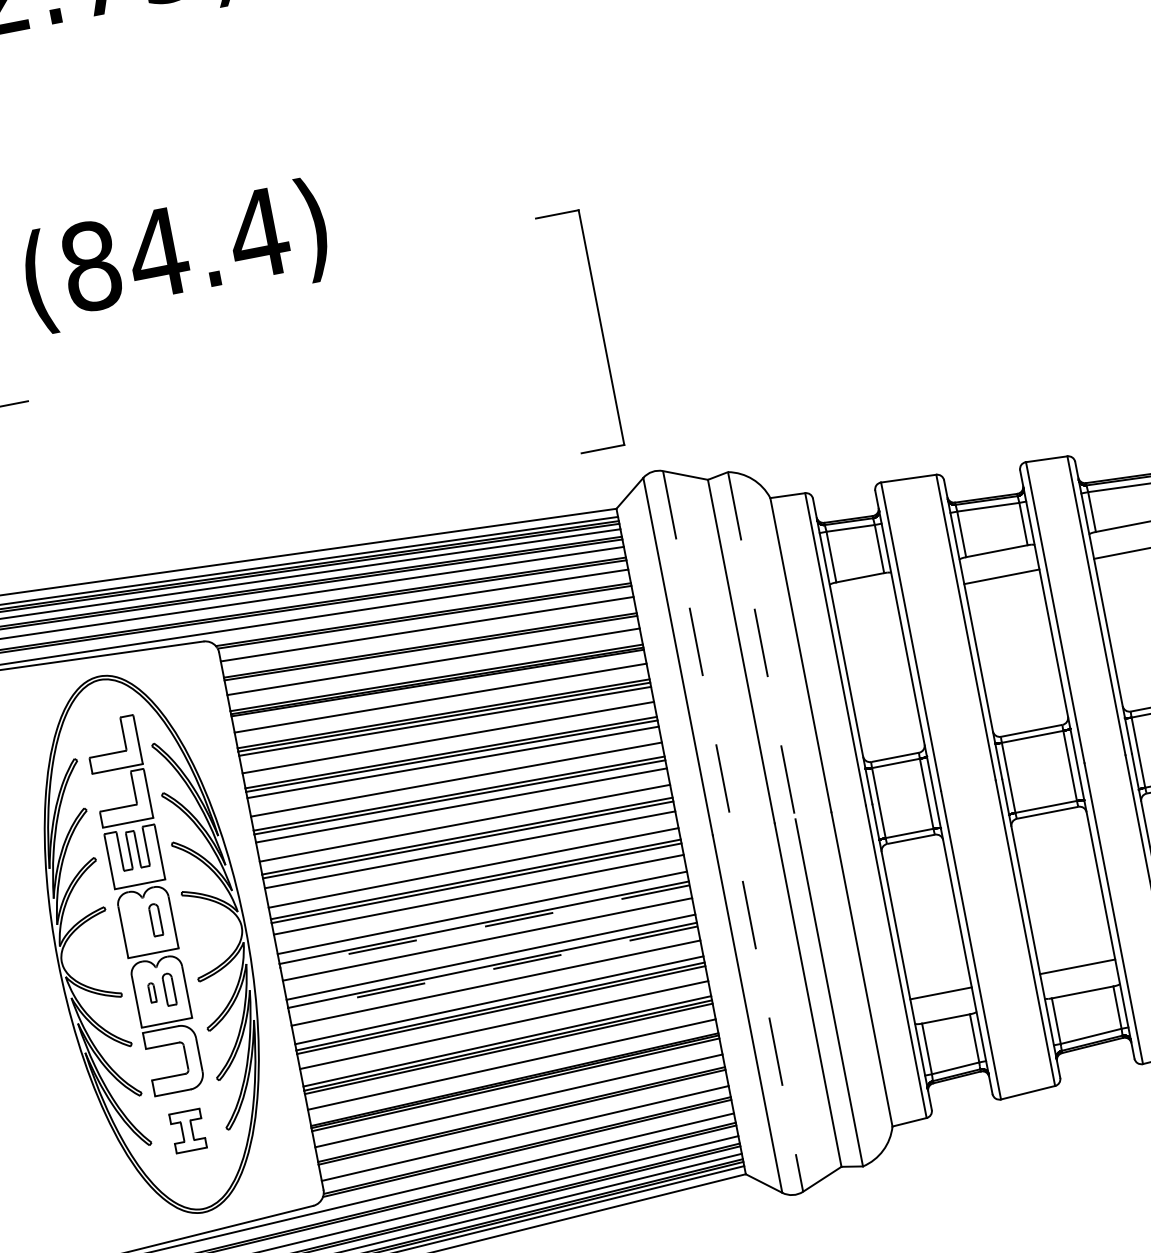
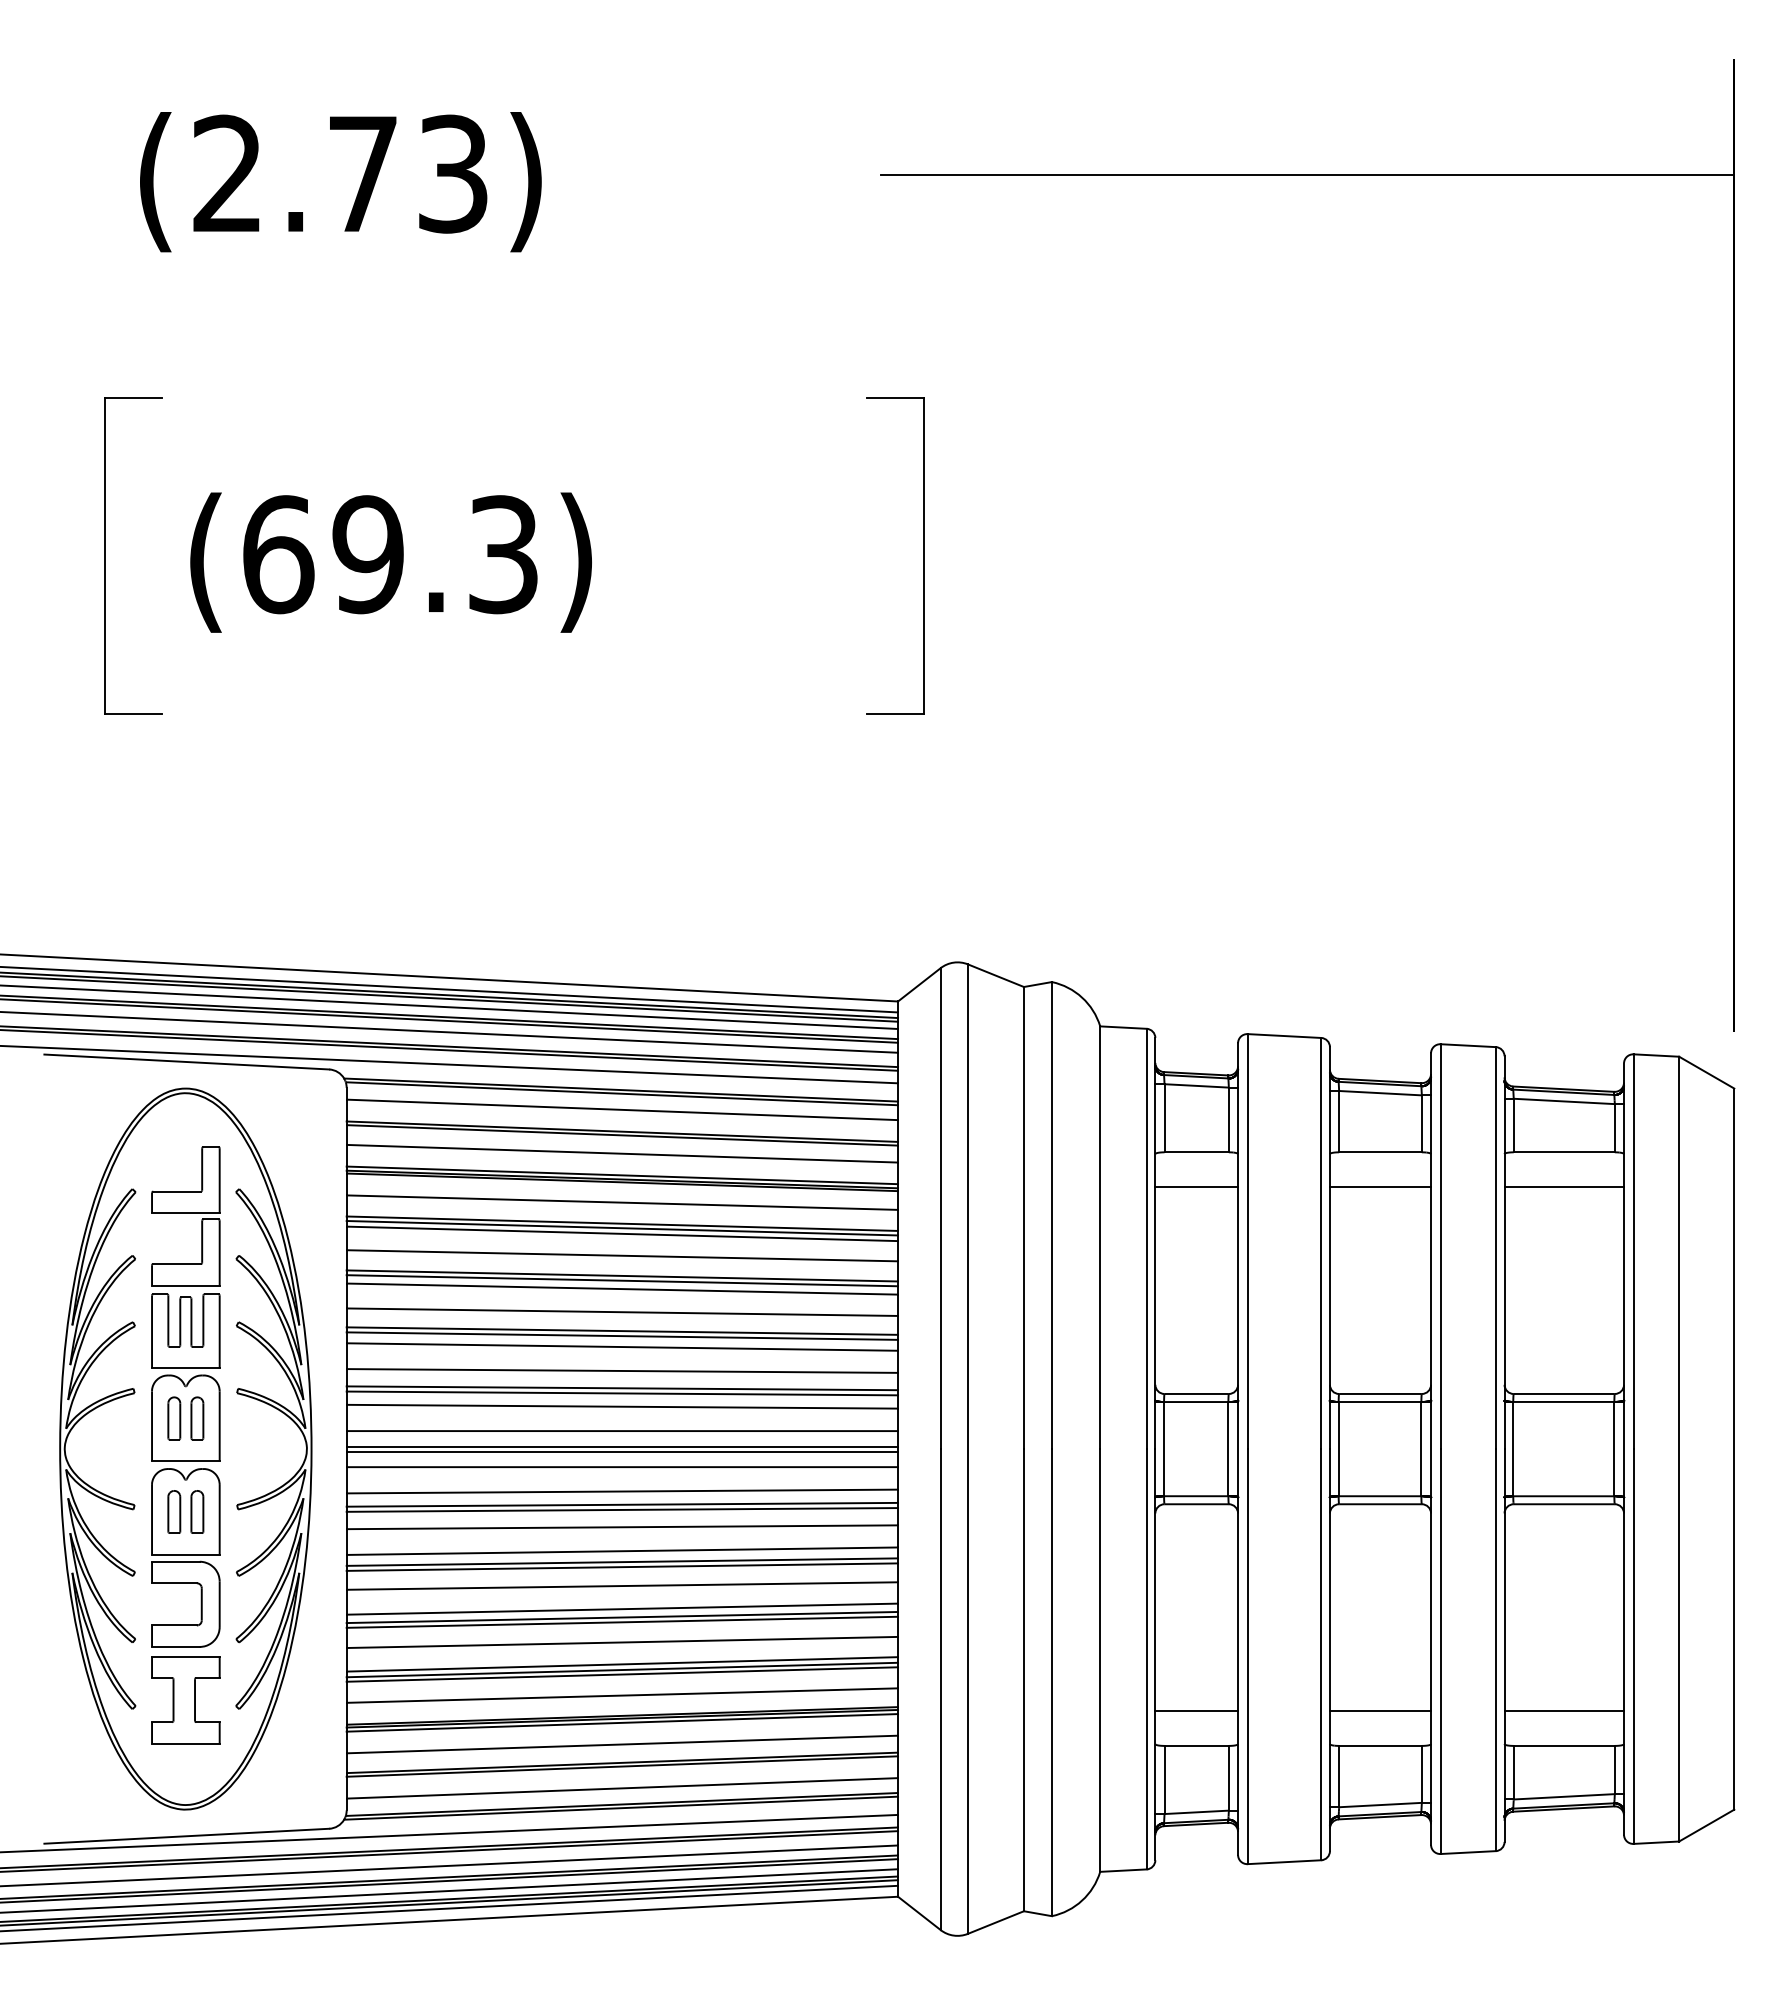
text: (175, 249) -> (391, 554), (84.4) -> (69.3)
part: (600, 327) -> (923, 555), moved
line: (865, 603) -> (1196, 1186), added
line: (761, 645) -> (1051, 1215), dashed -> solid
line: (732, 831) -> (967, 1449), dashed -> solid
part: (138, 923) -> (174, 1418), added
line: (485, 926) -> (622, 1509), dashed -> solid
line: (493, 969) -> (622, 1567), dashed -> solid
part: (152, 992) -> (174, 1511), size x1.67
part: (187, 1131) -> (185, 1700), size x1.67

